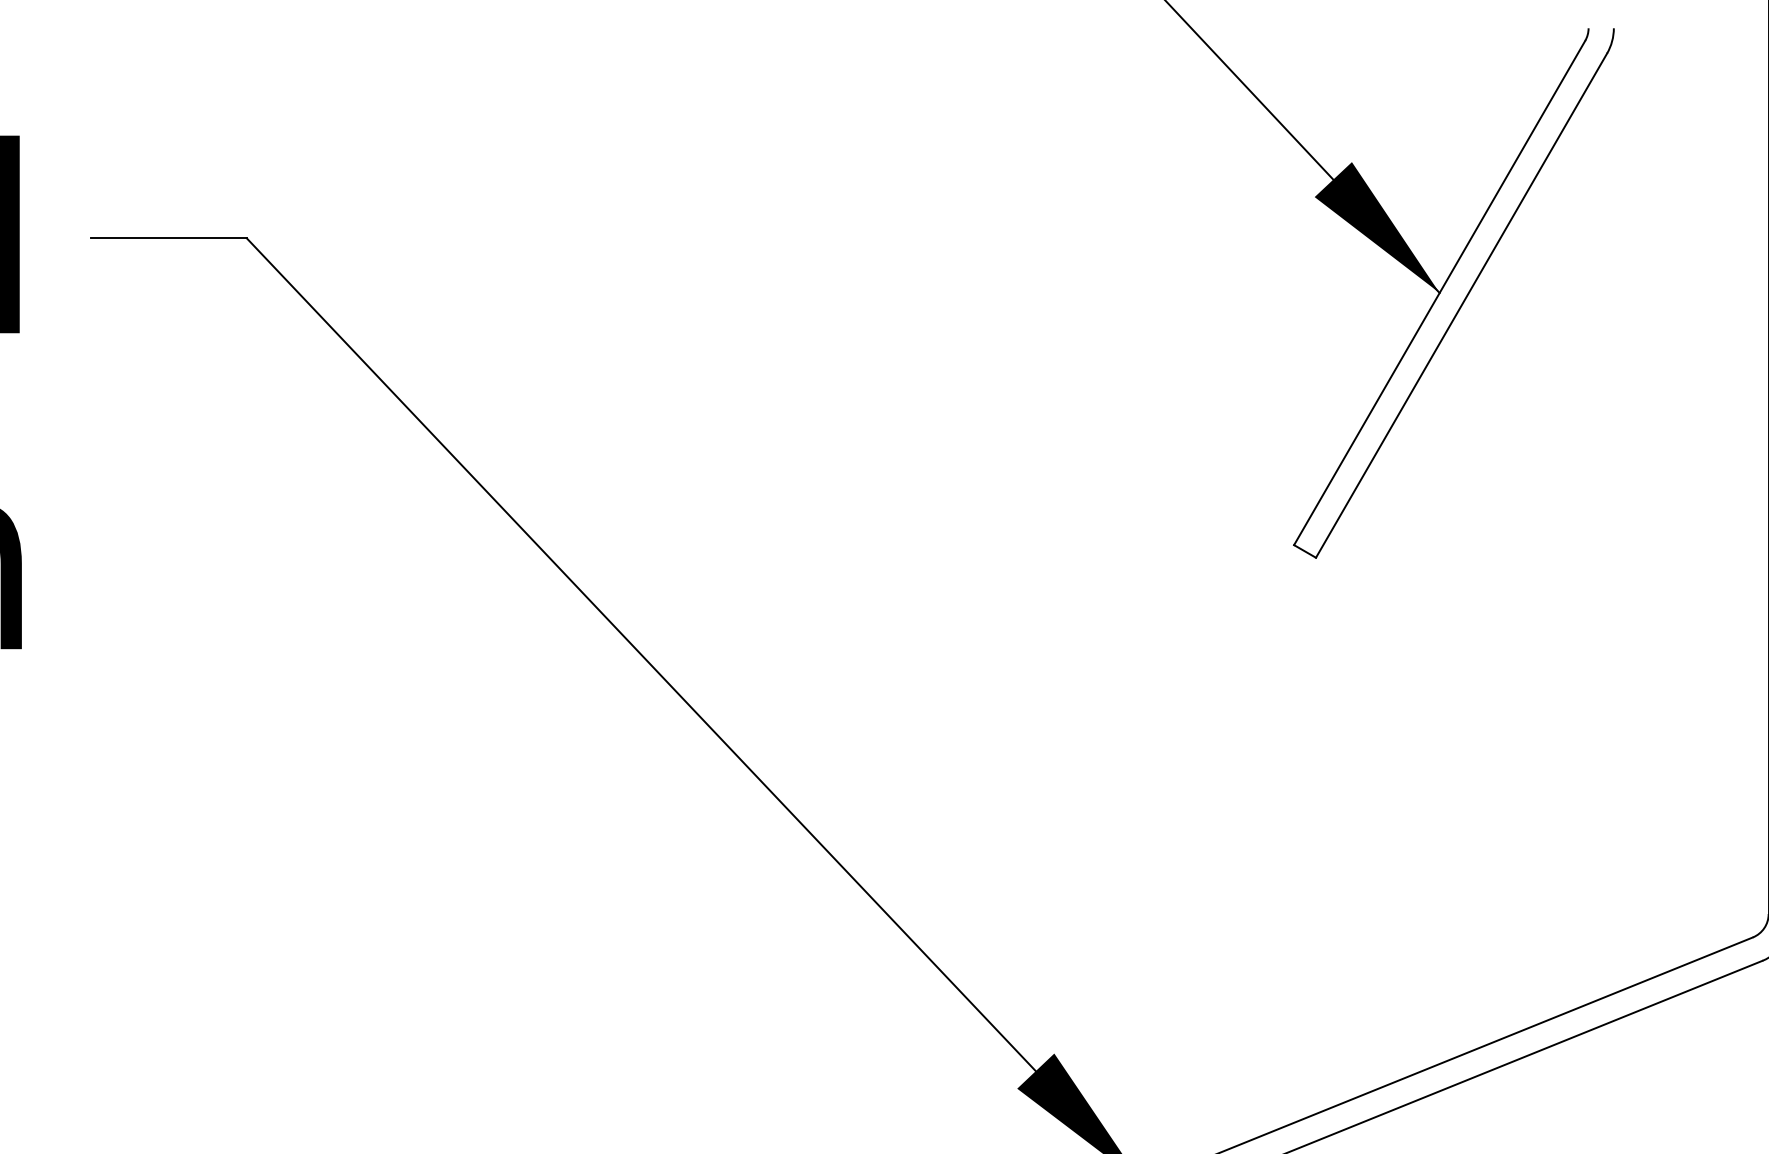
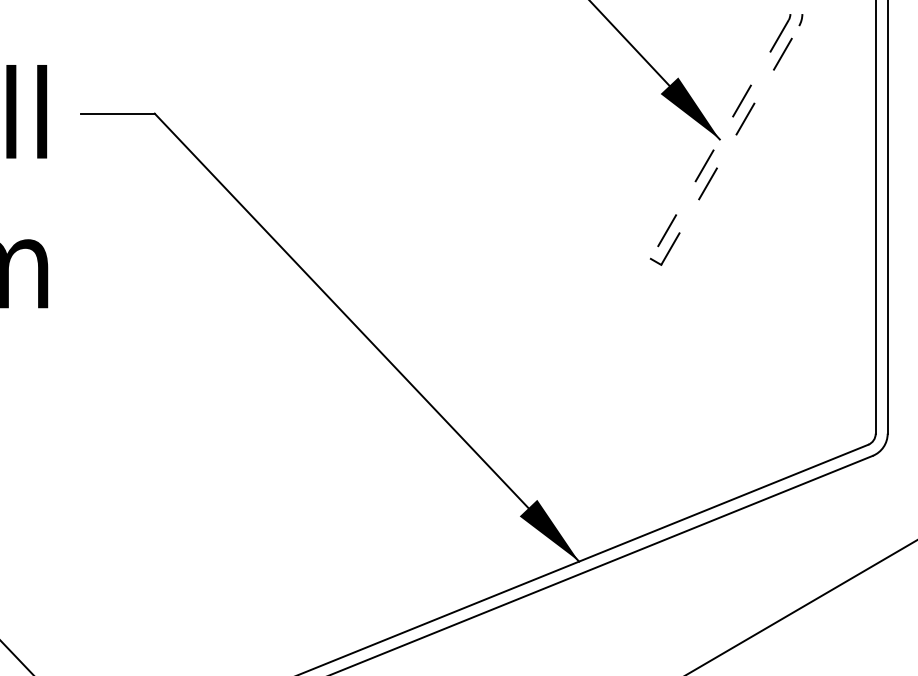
line: (1438, 293) -> (719, 139), solid -> dashed
line: (1462, 305) -> (730, 145), solid -> dashed

